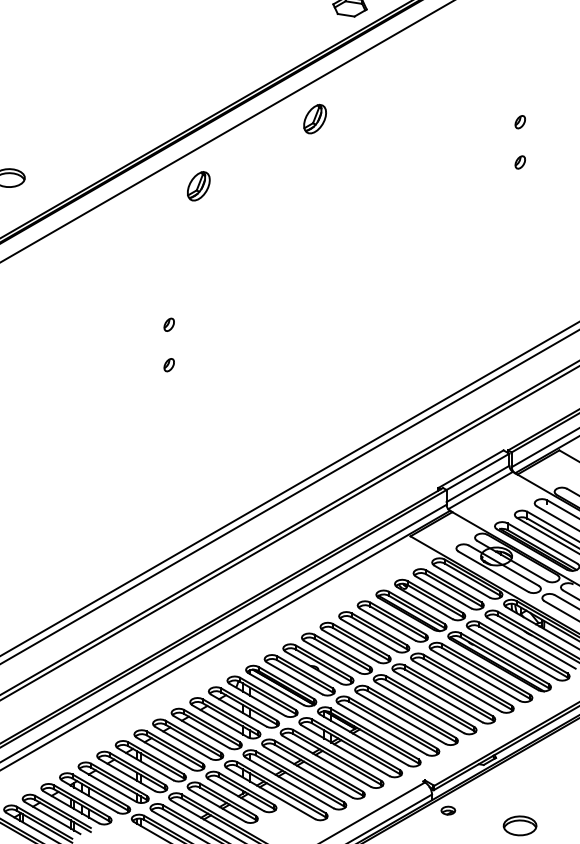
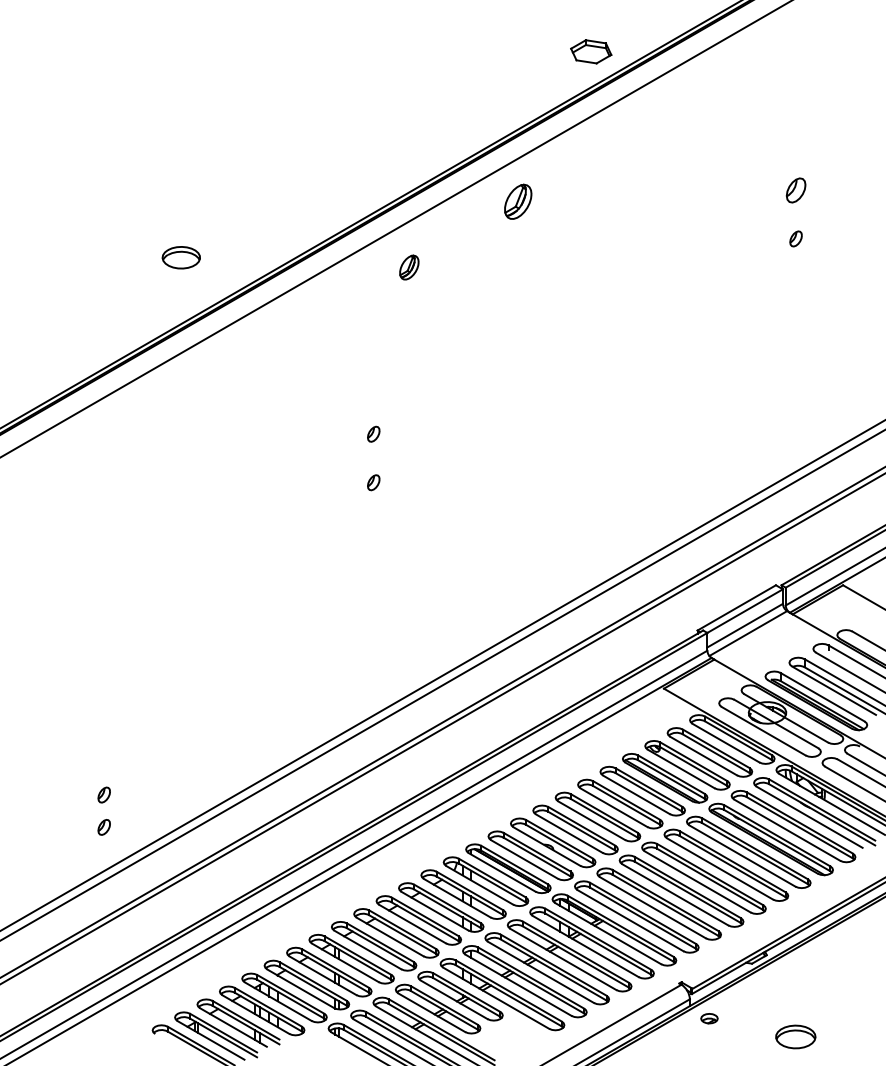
part: (315, 118) -> (518, 201), moved
part: (519, 122) -> (795, 190), size x1.6
part: (198, 186) -> (409, 267), size x0.7

